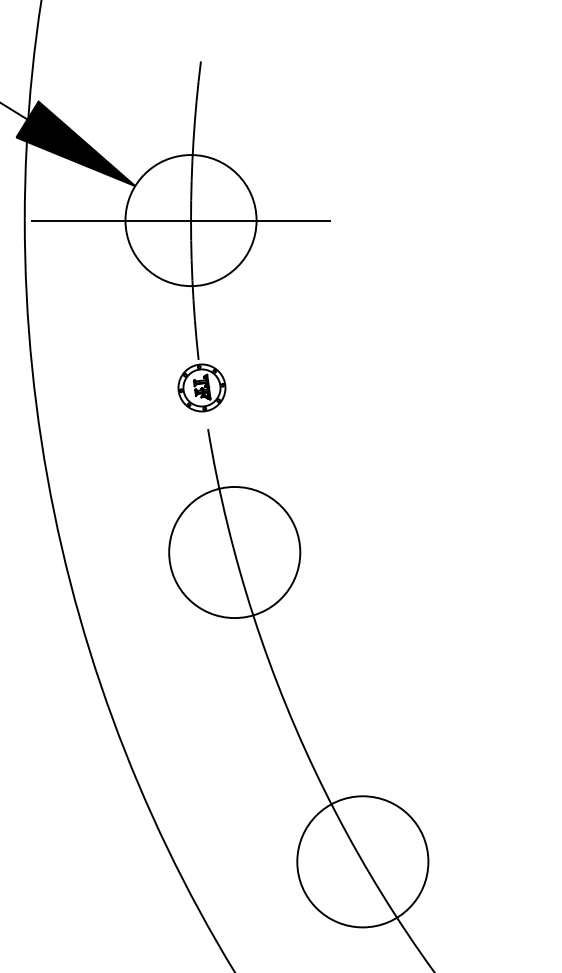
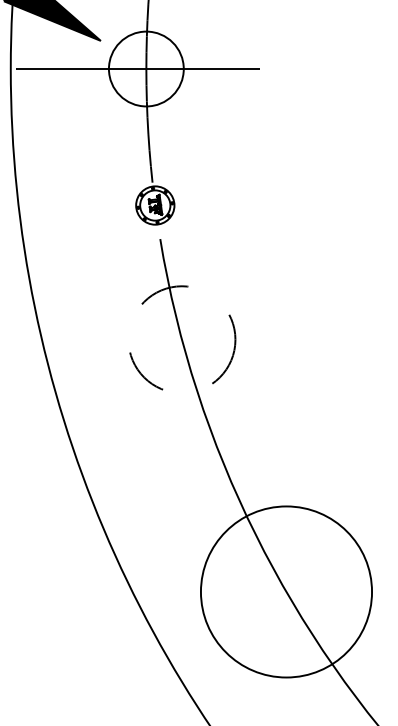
circle: (190, 220) -> (145, 68), size x0.7
circle: (234, 552) -> (181, 339), solid -> dashed
circle: (362, 861) -> (286, 591), size x1.6

